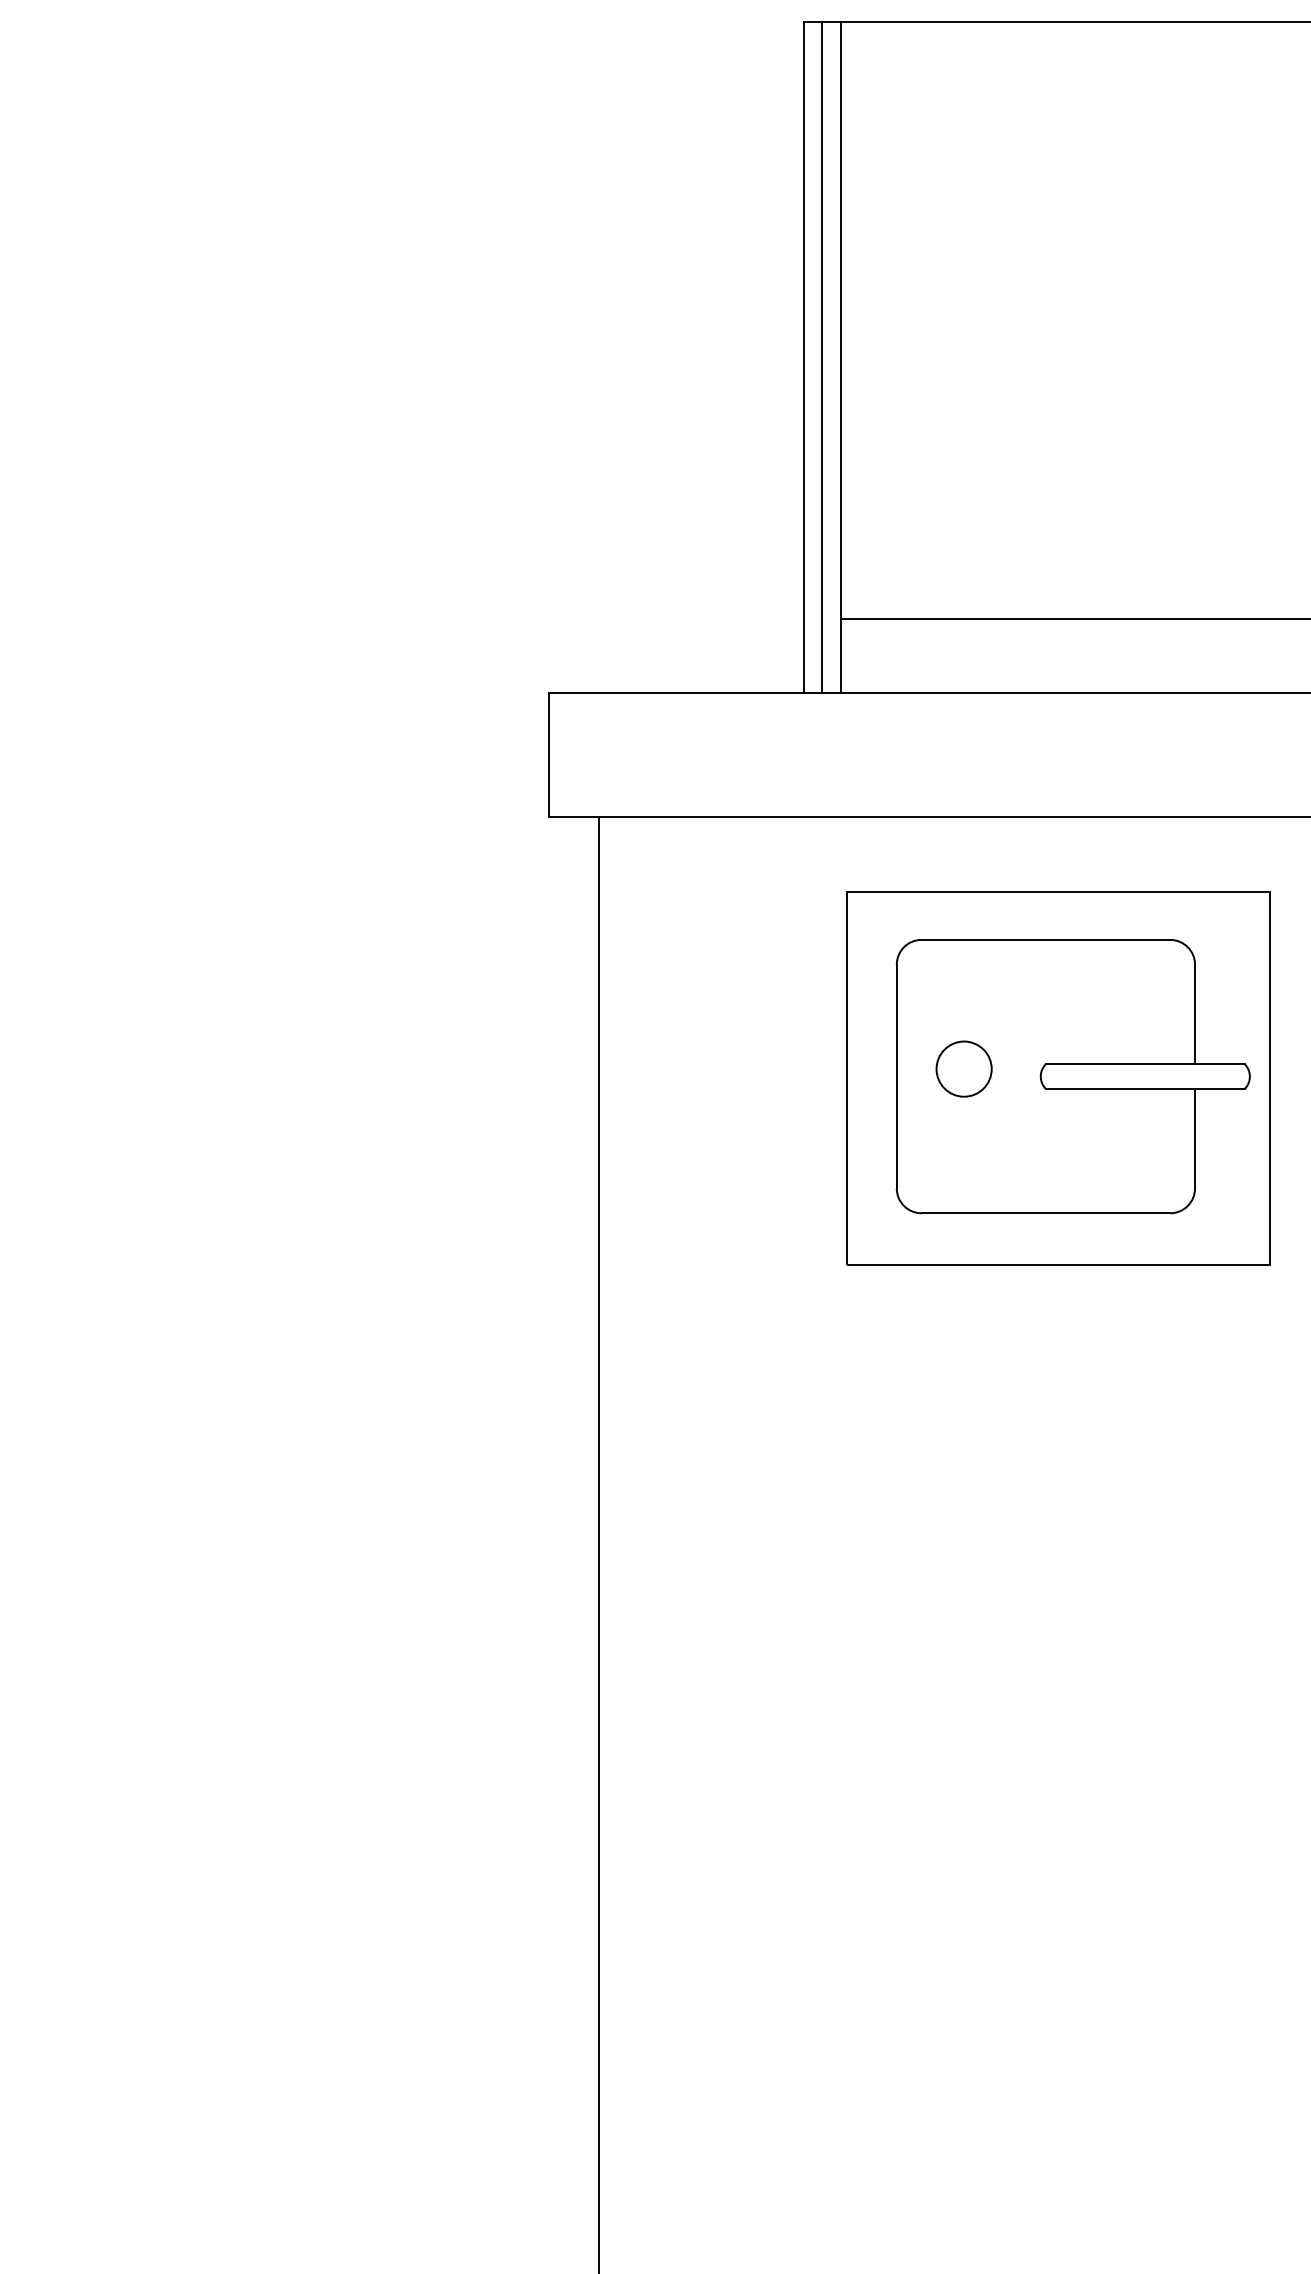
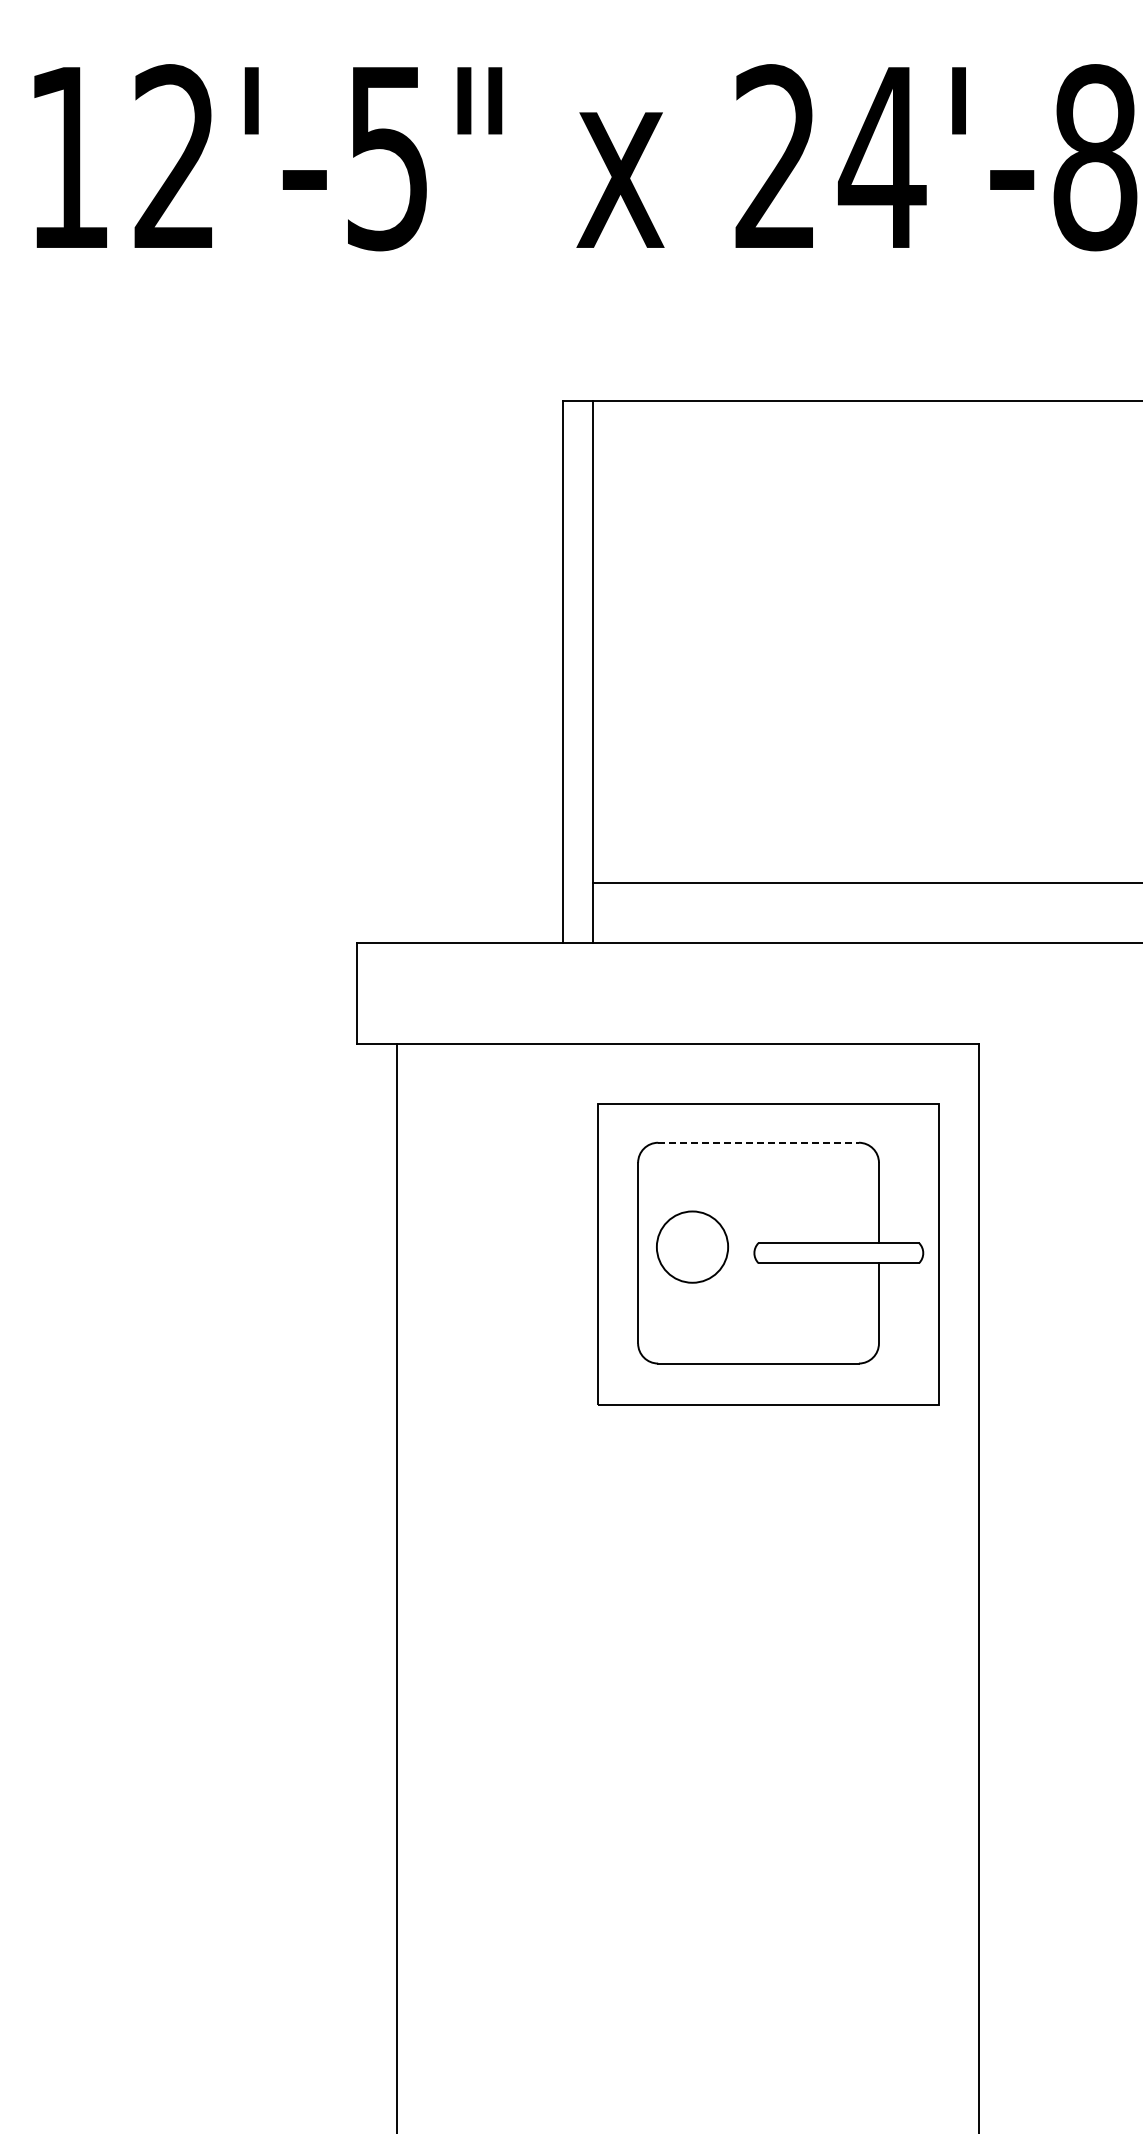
line: (821, 357) -> (577, 672), removed
line: (1047, 939) -> (759, 1142), solid -> dashed
circle: (964, 1068) -> (692, 1246), size x1.6

